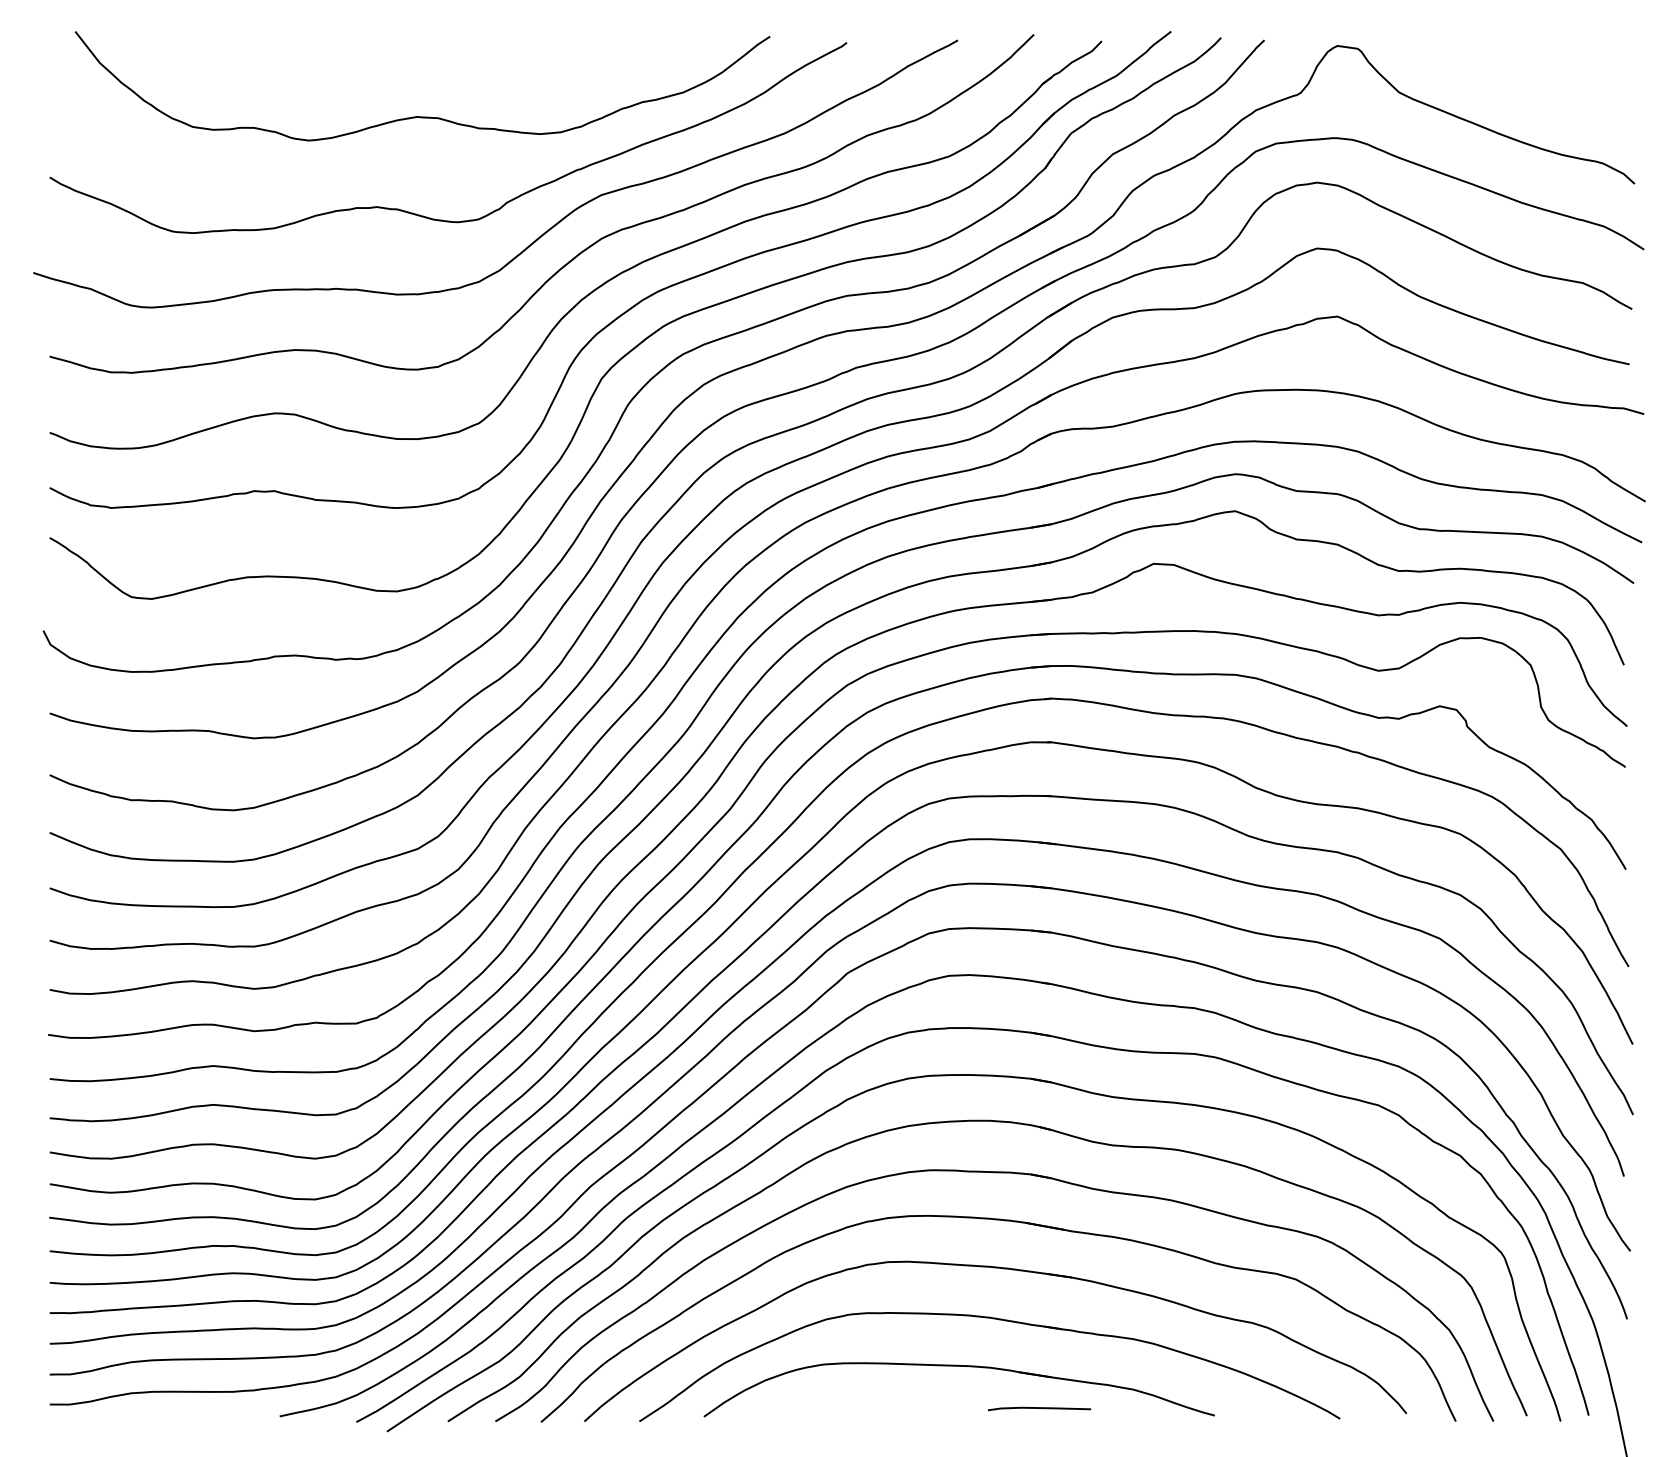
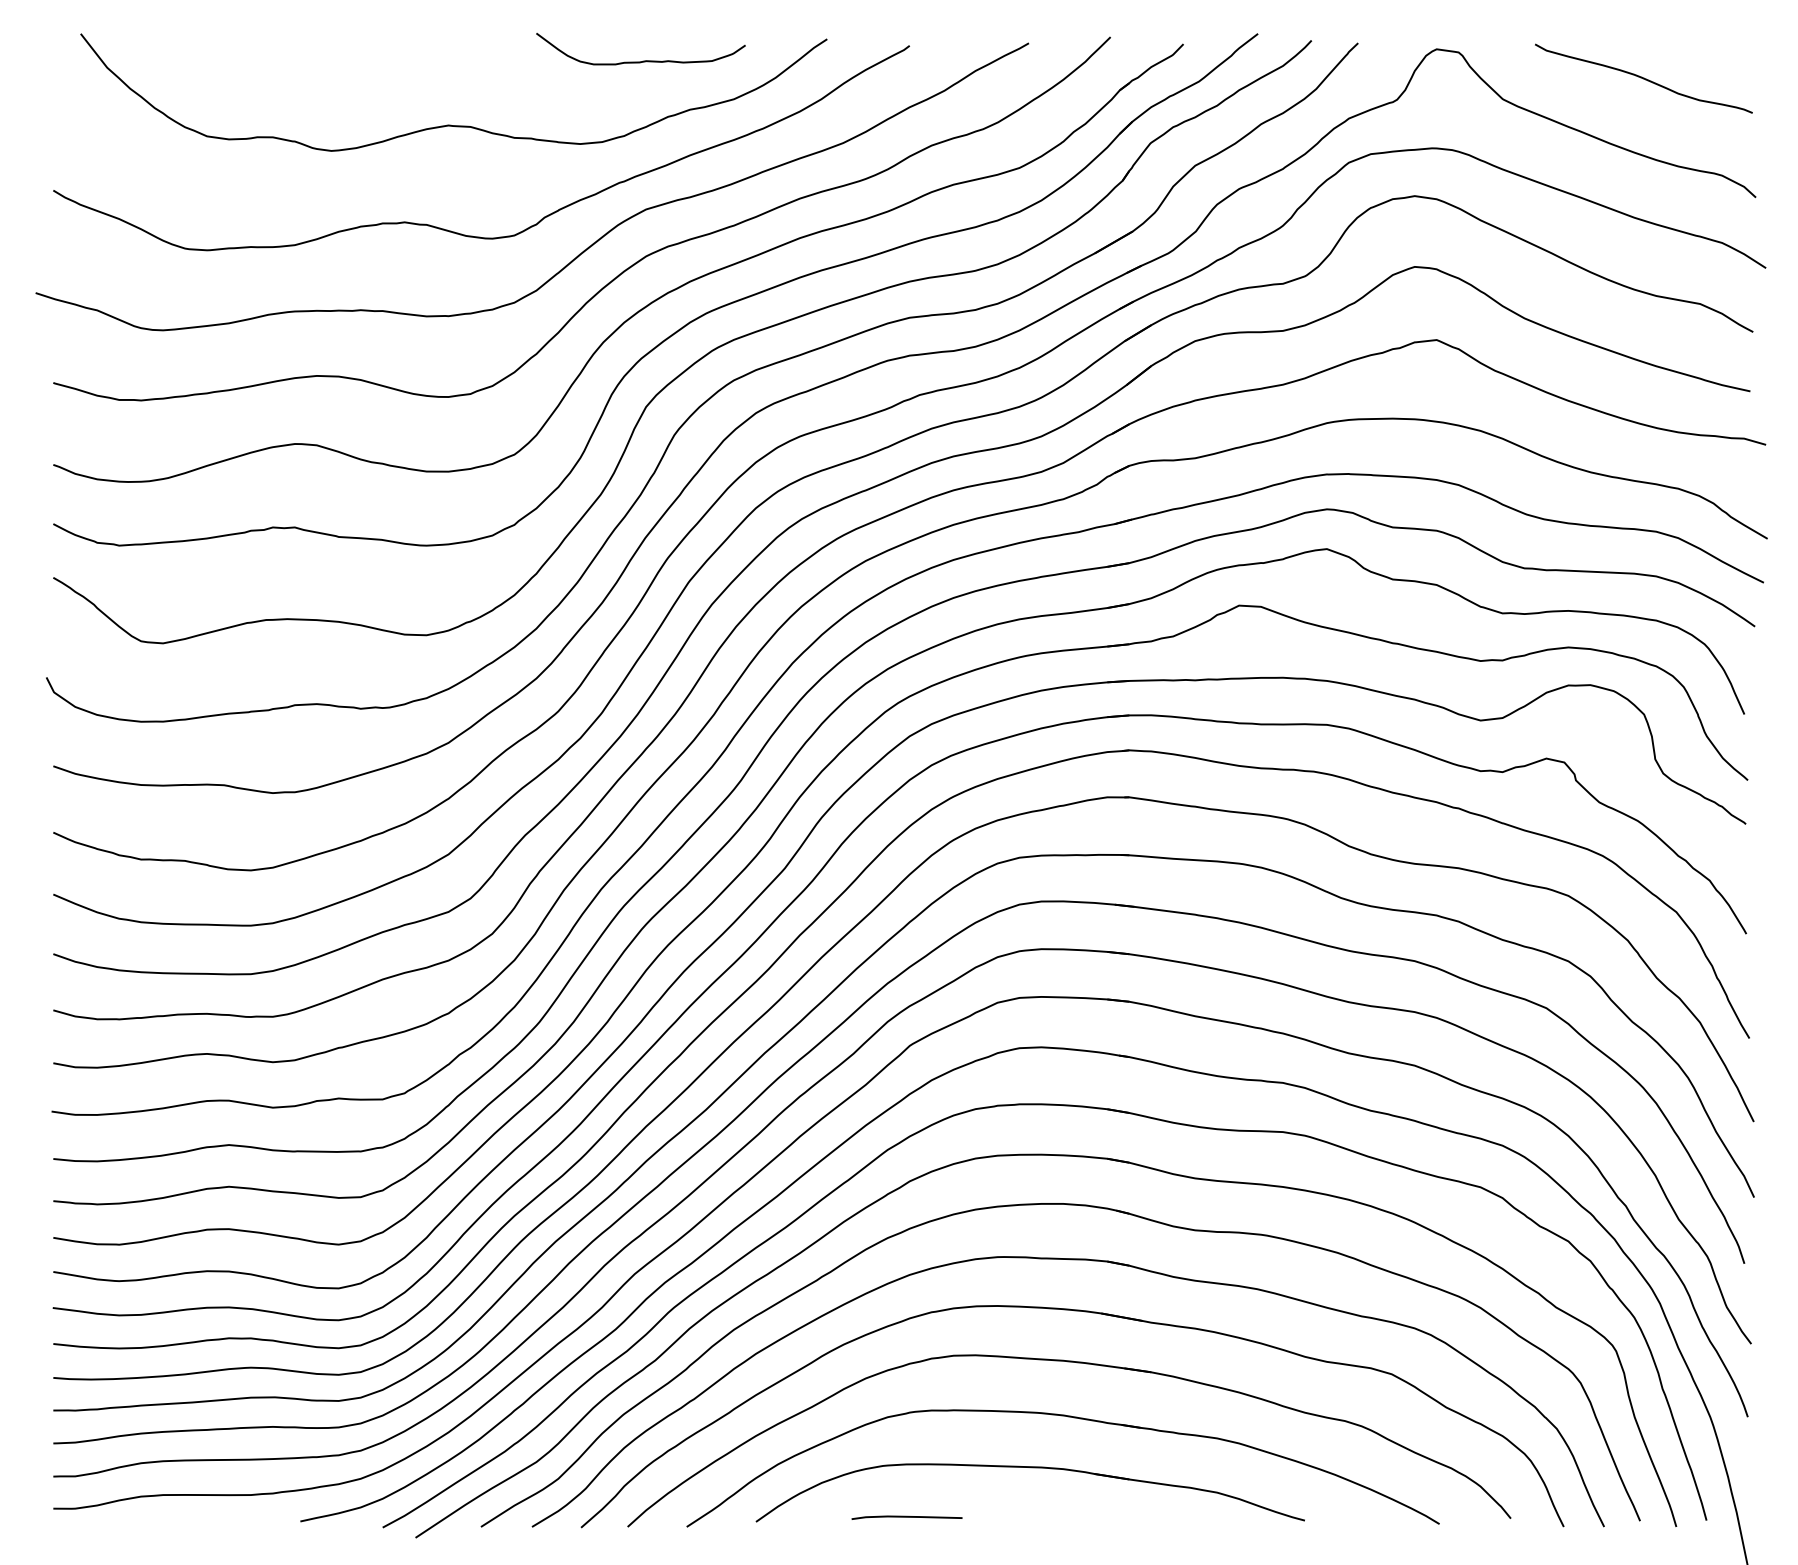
curve: (597, 56) -> (641, 60), added
curve: (1530, 72) -> (1643, 77), added
line: (1039, 1408) -> (907, 1517), moved

